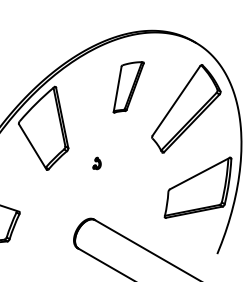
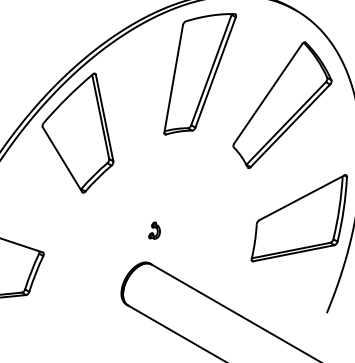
part: (128, 87) -> (199, 74), size x1.67
part: (96, 163) -> (153, 230), moved

